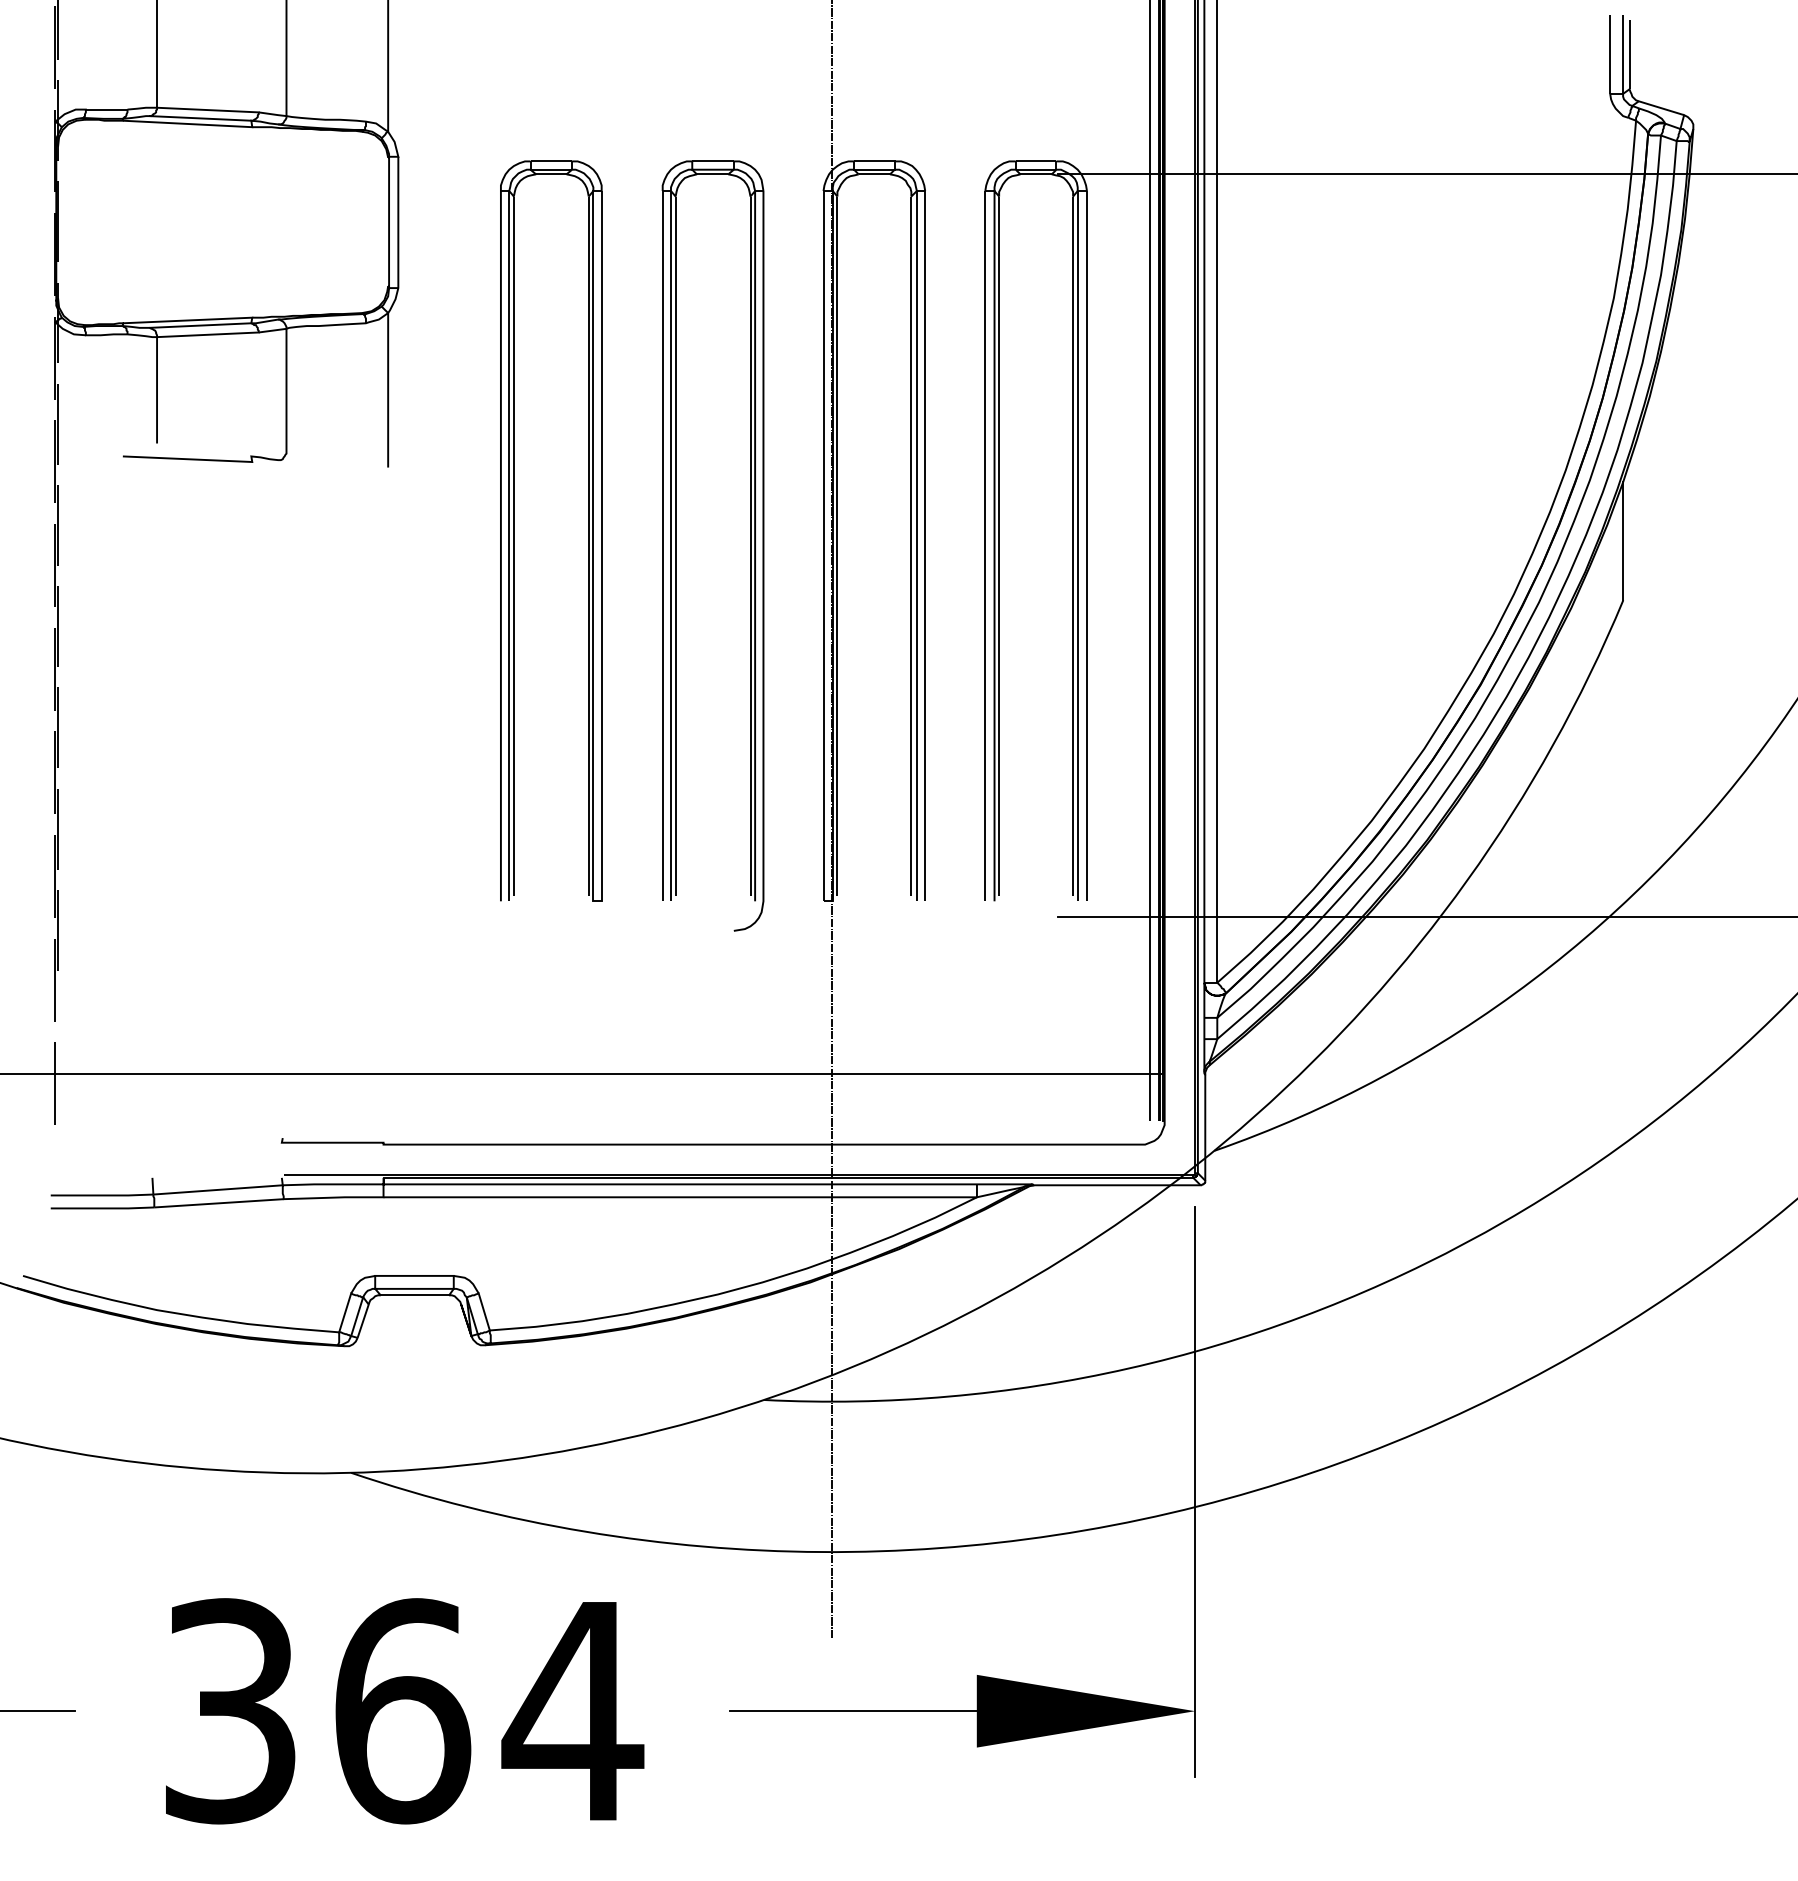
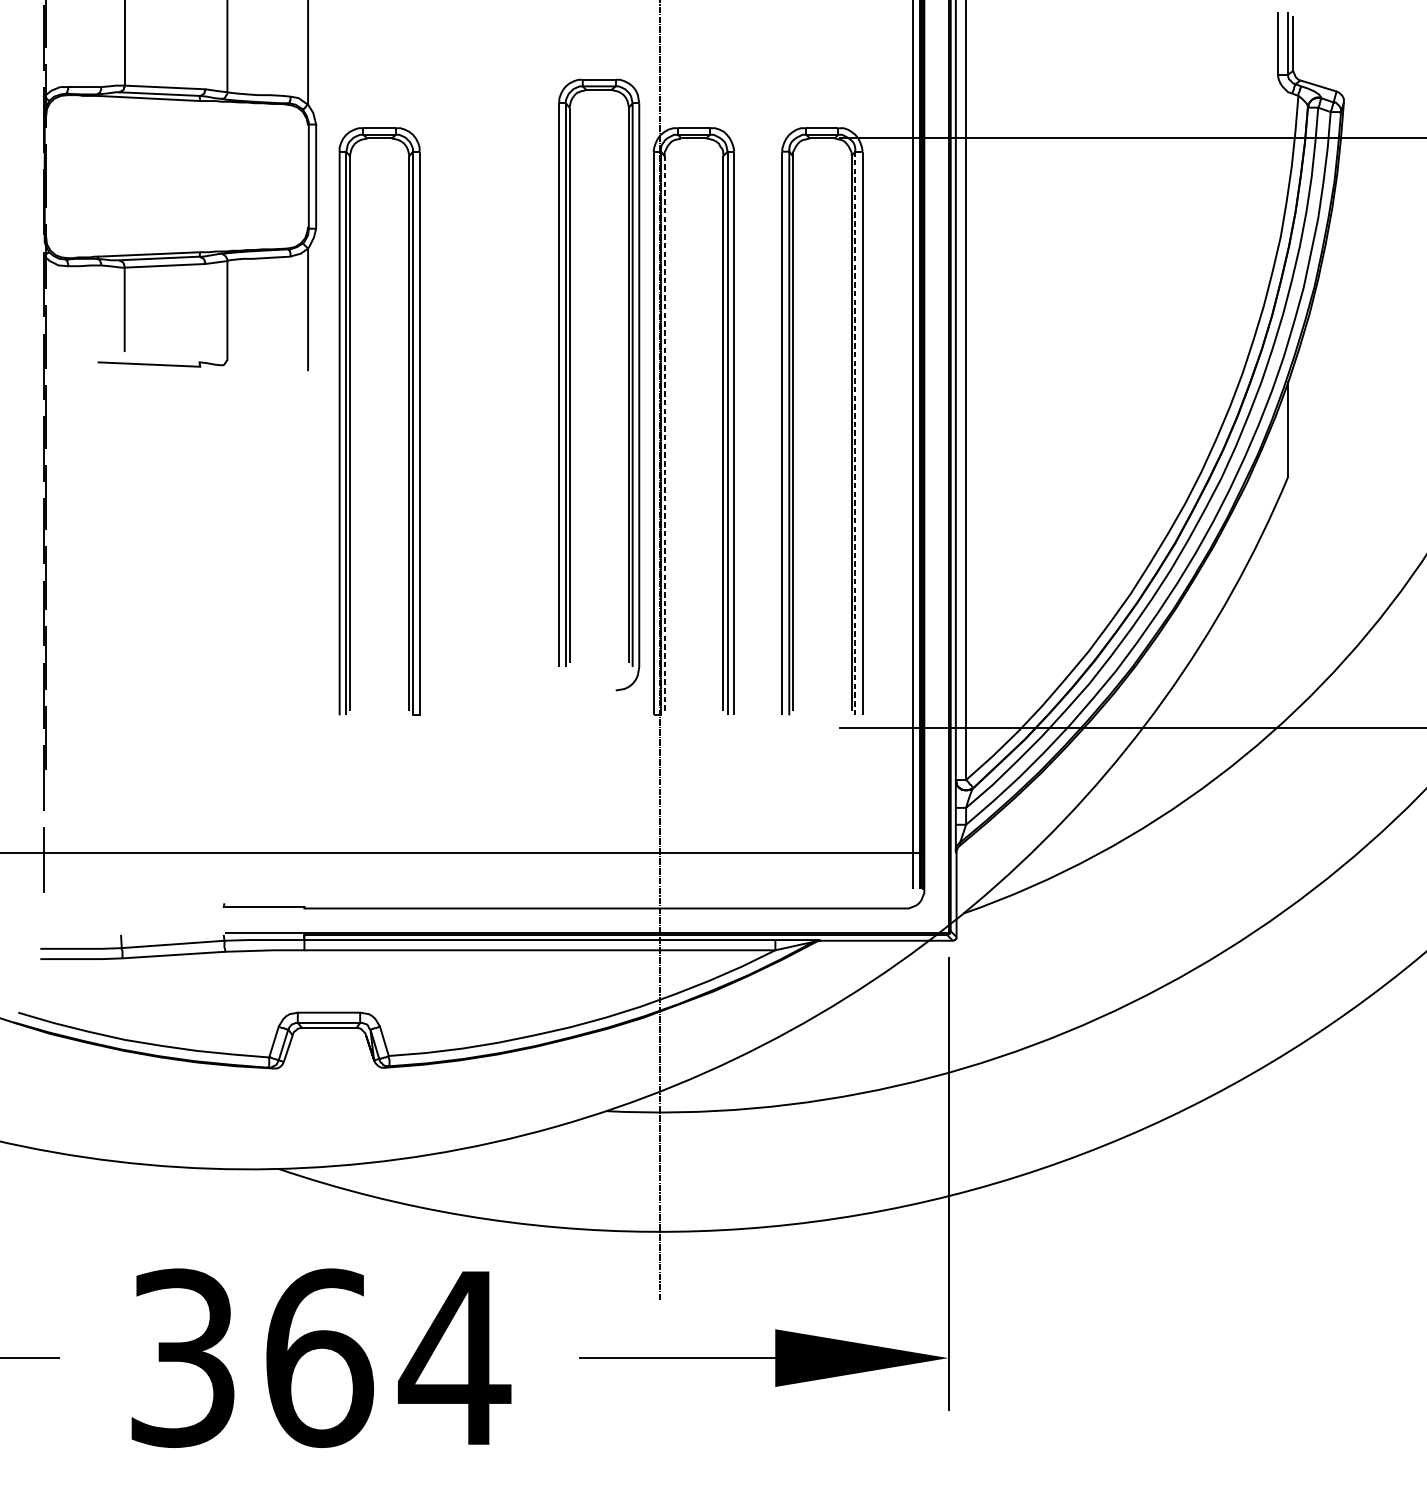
part: (514, 530) -> (350, 421), moved
part: (676, 545) -> (570, 384), moved
line: (1077, 545) -> (855, 433), solid -> dashed
line: (837, 546) -> (664, 433), solid -> dashed

